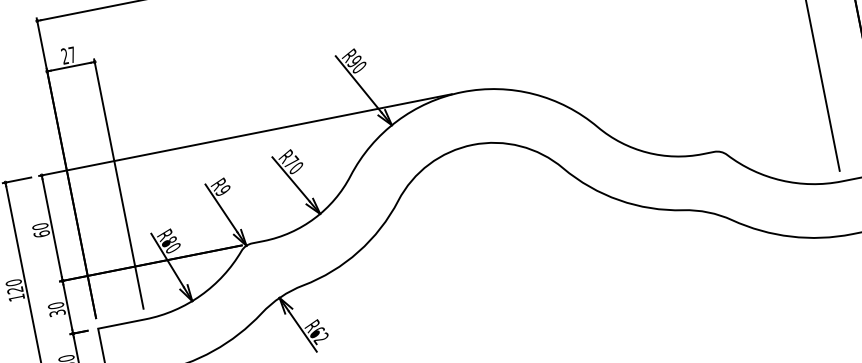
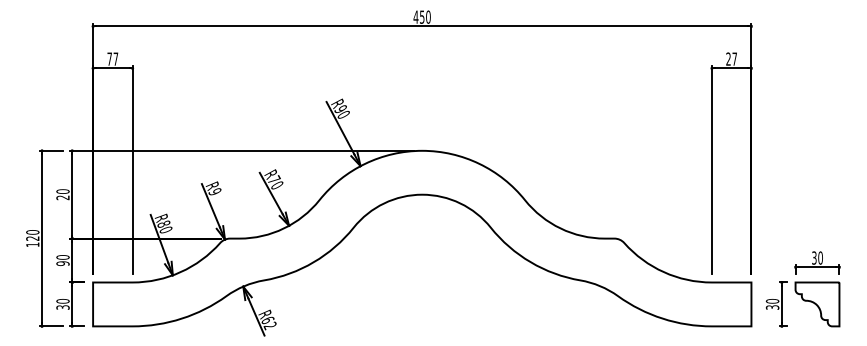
text: (64, 55) -> (109, 58), 27 -> 77
text: (41, 233) -> (62, 197), 60 -> 20
text: (56, 313) -> (62, 263), 30 -> 90

